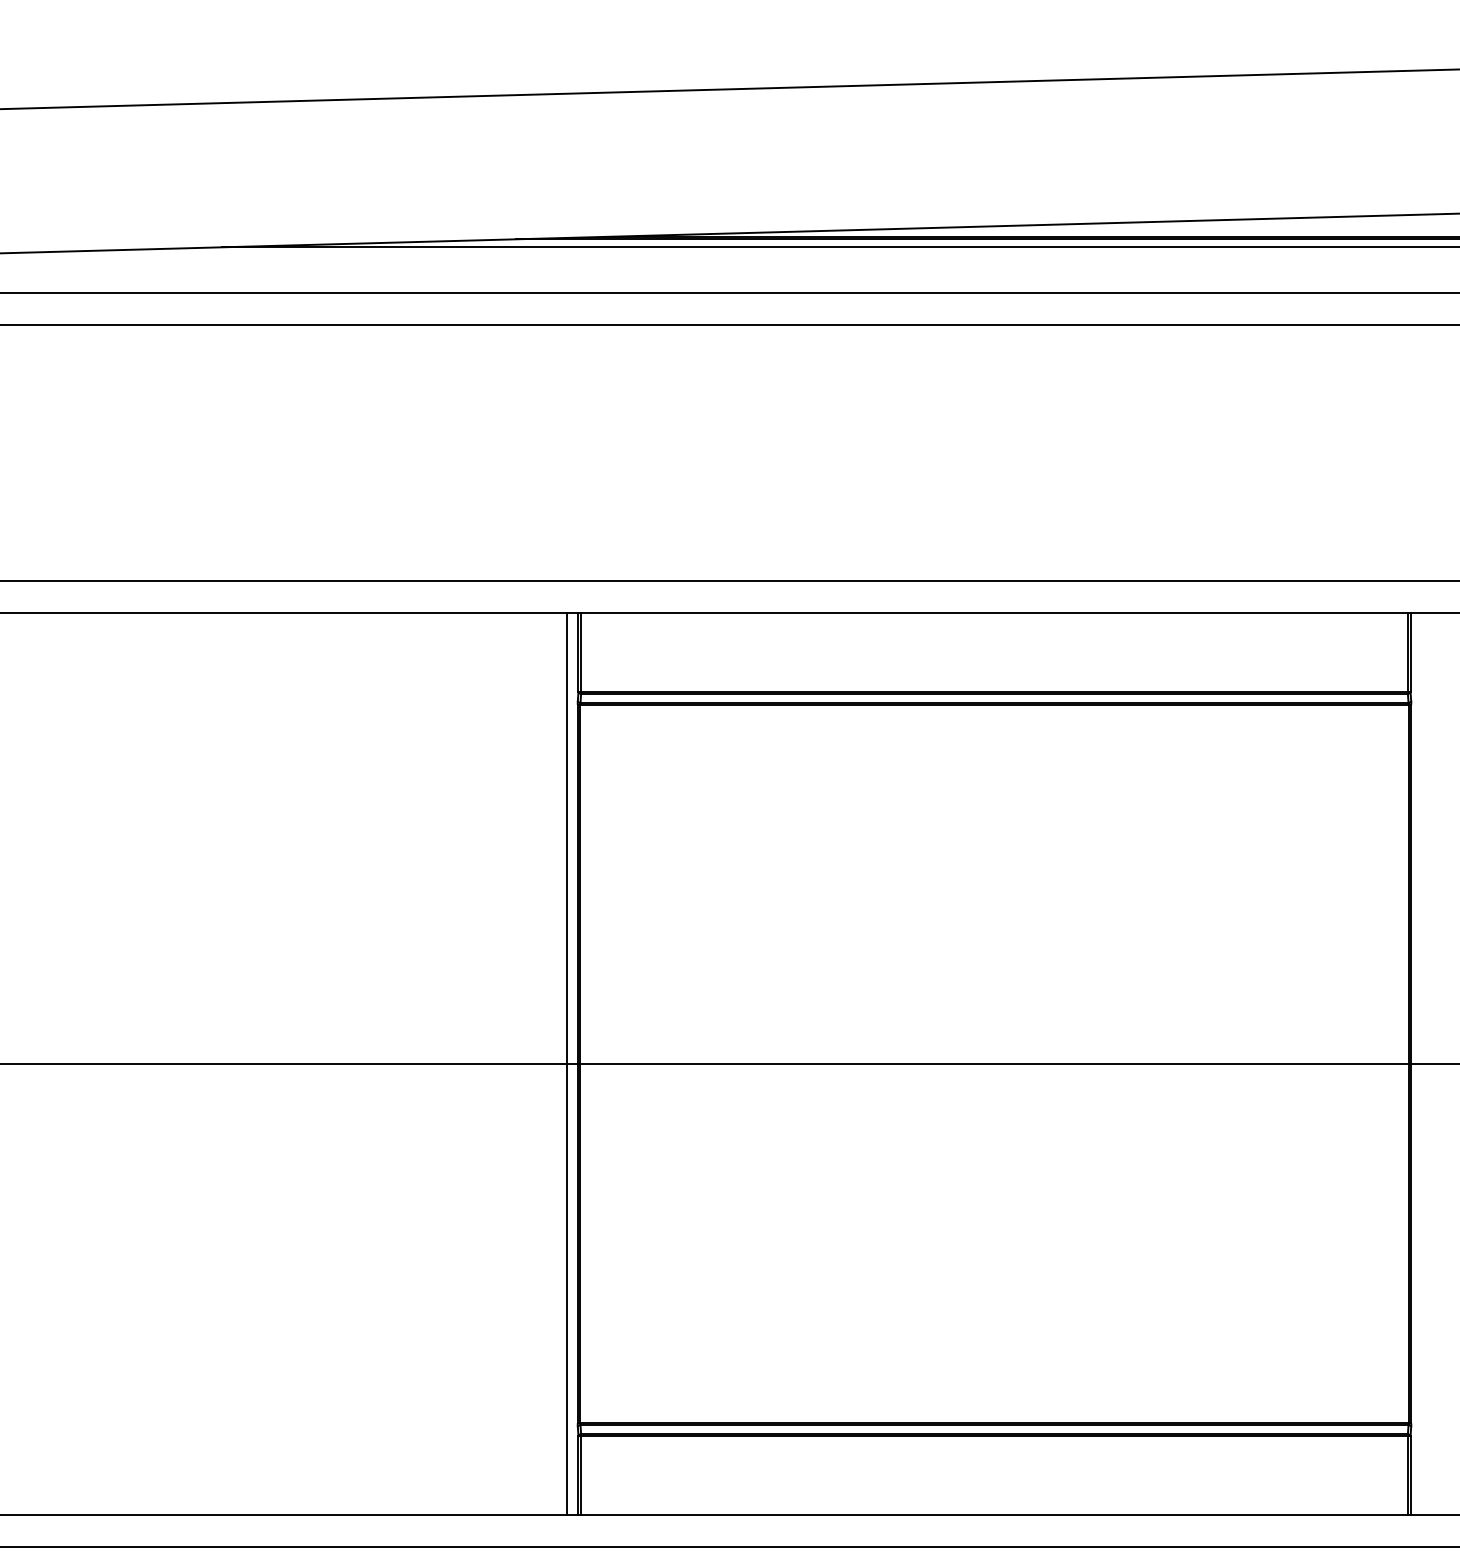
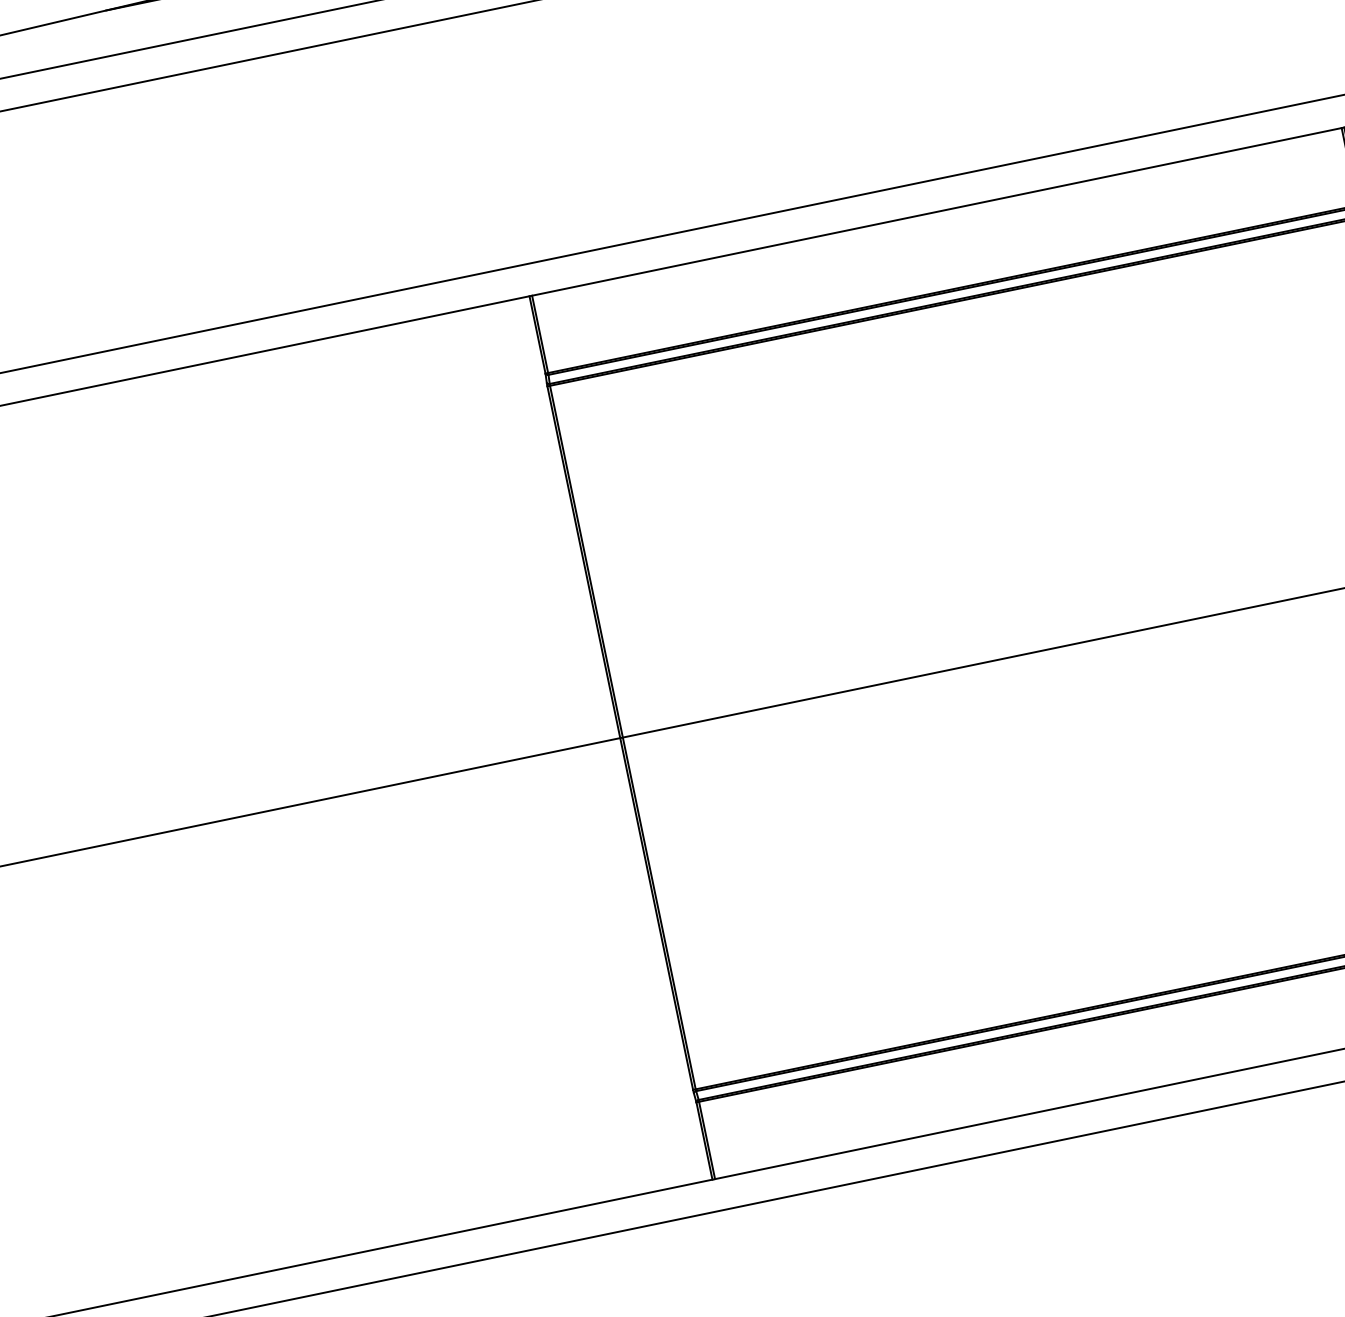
line: (567, 1063) -> (610, 739), removed

